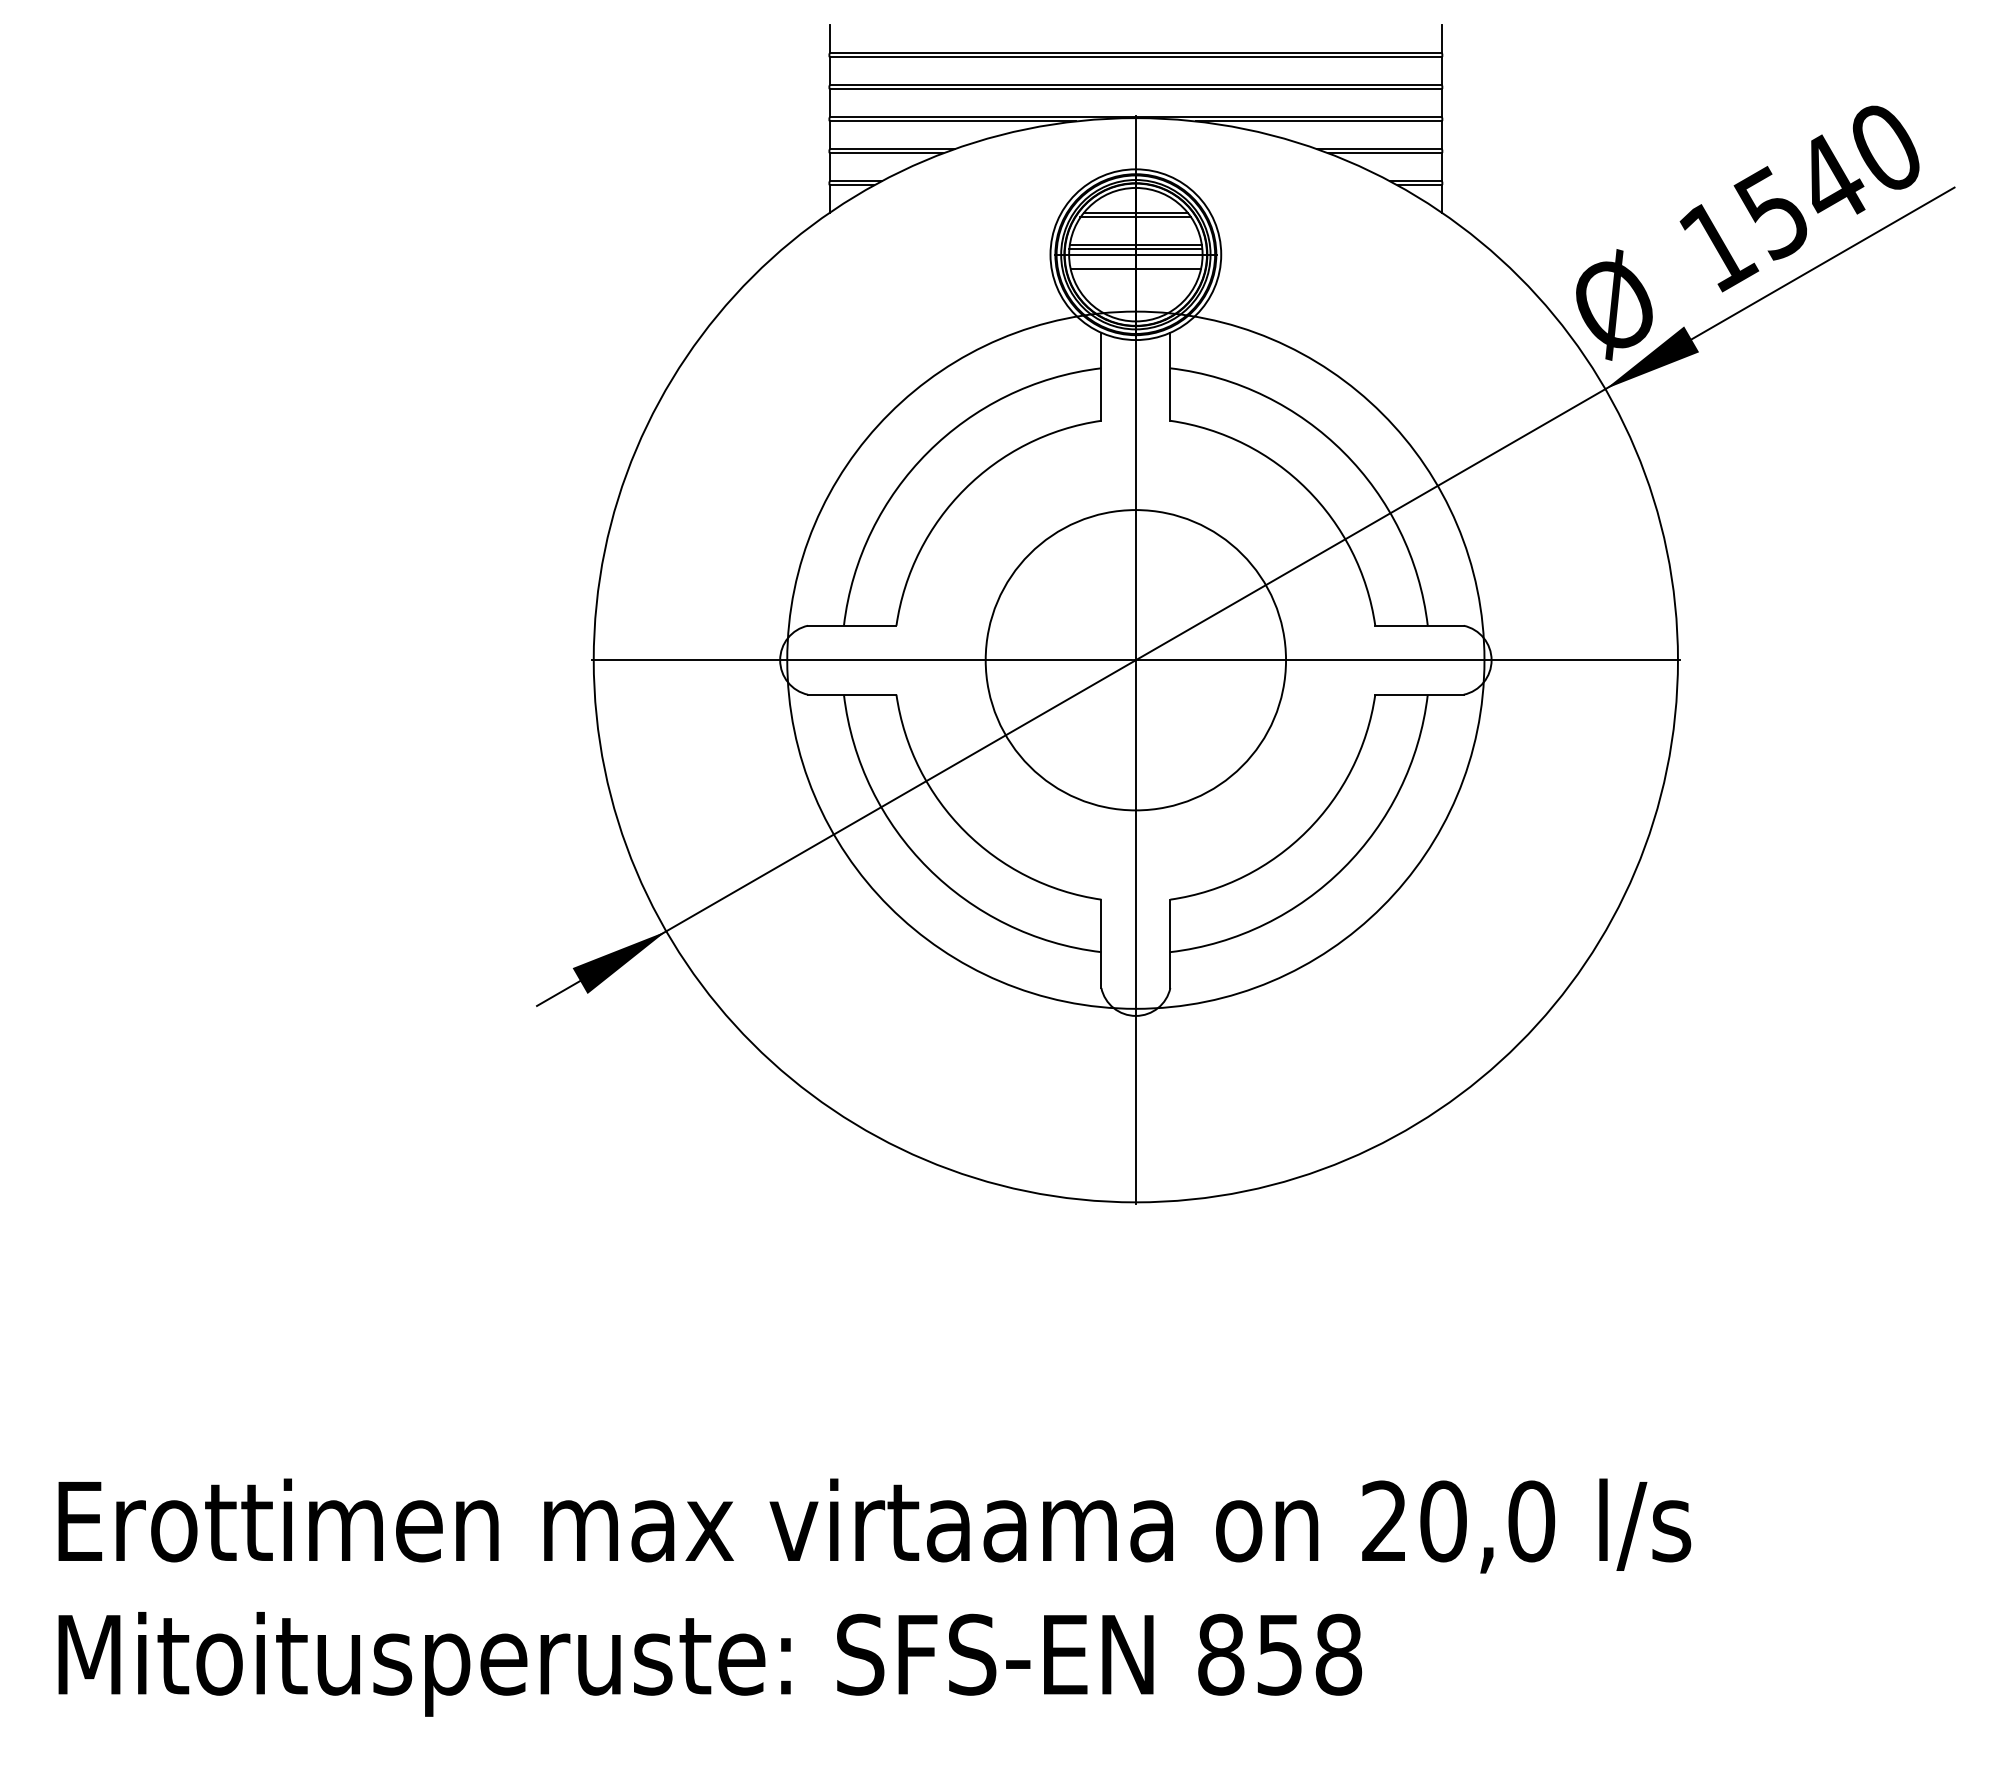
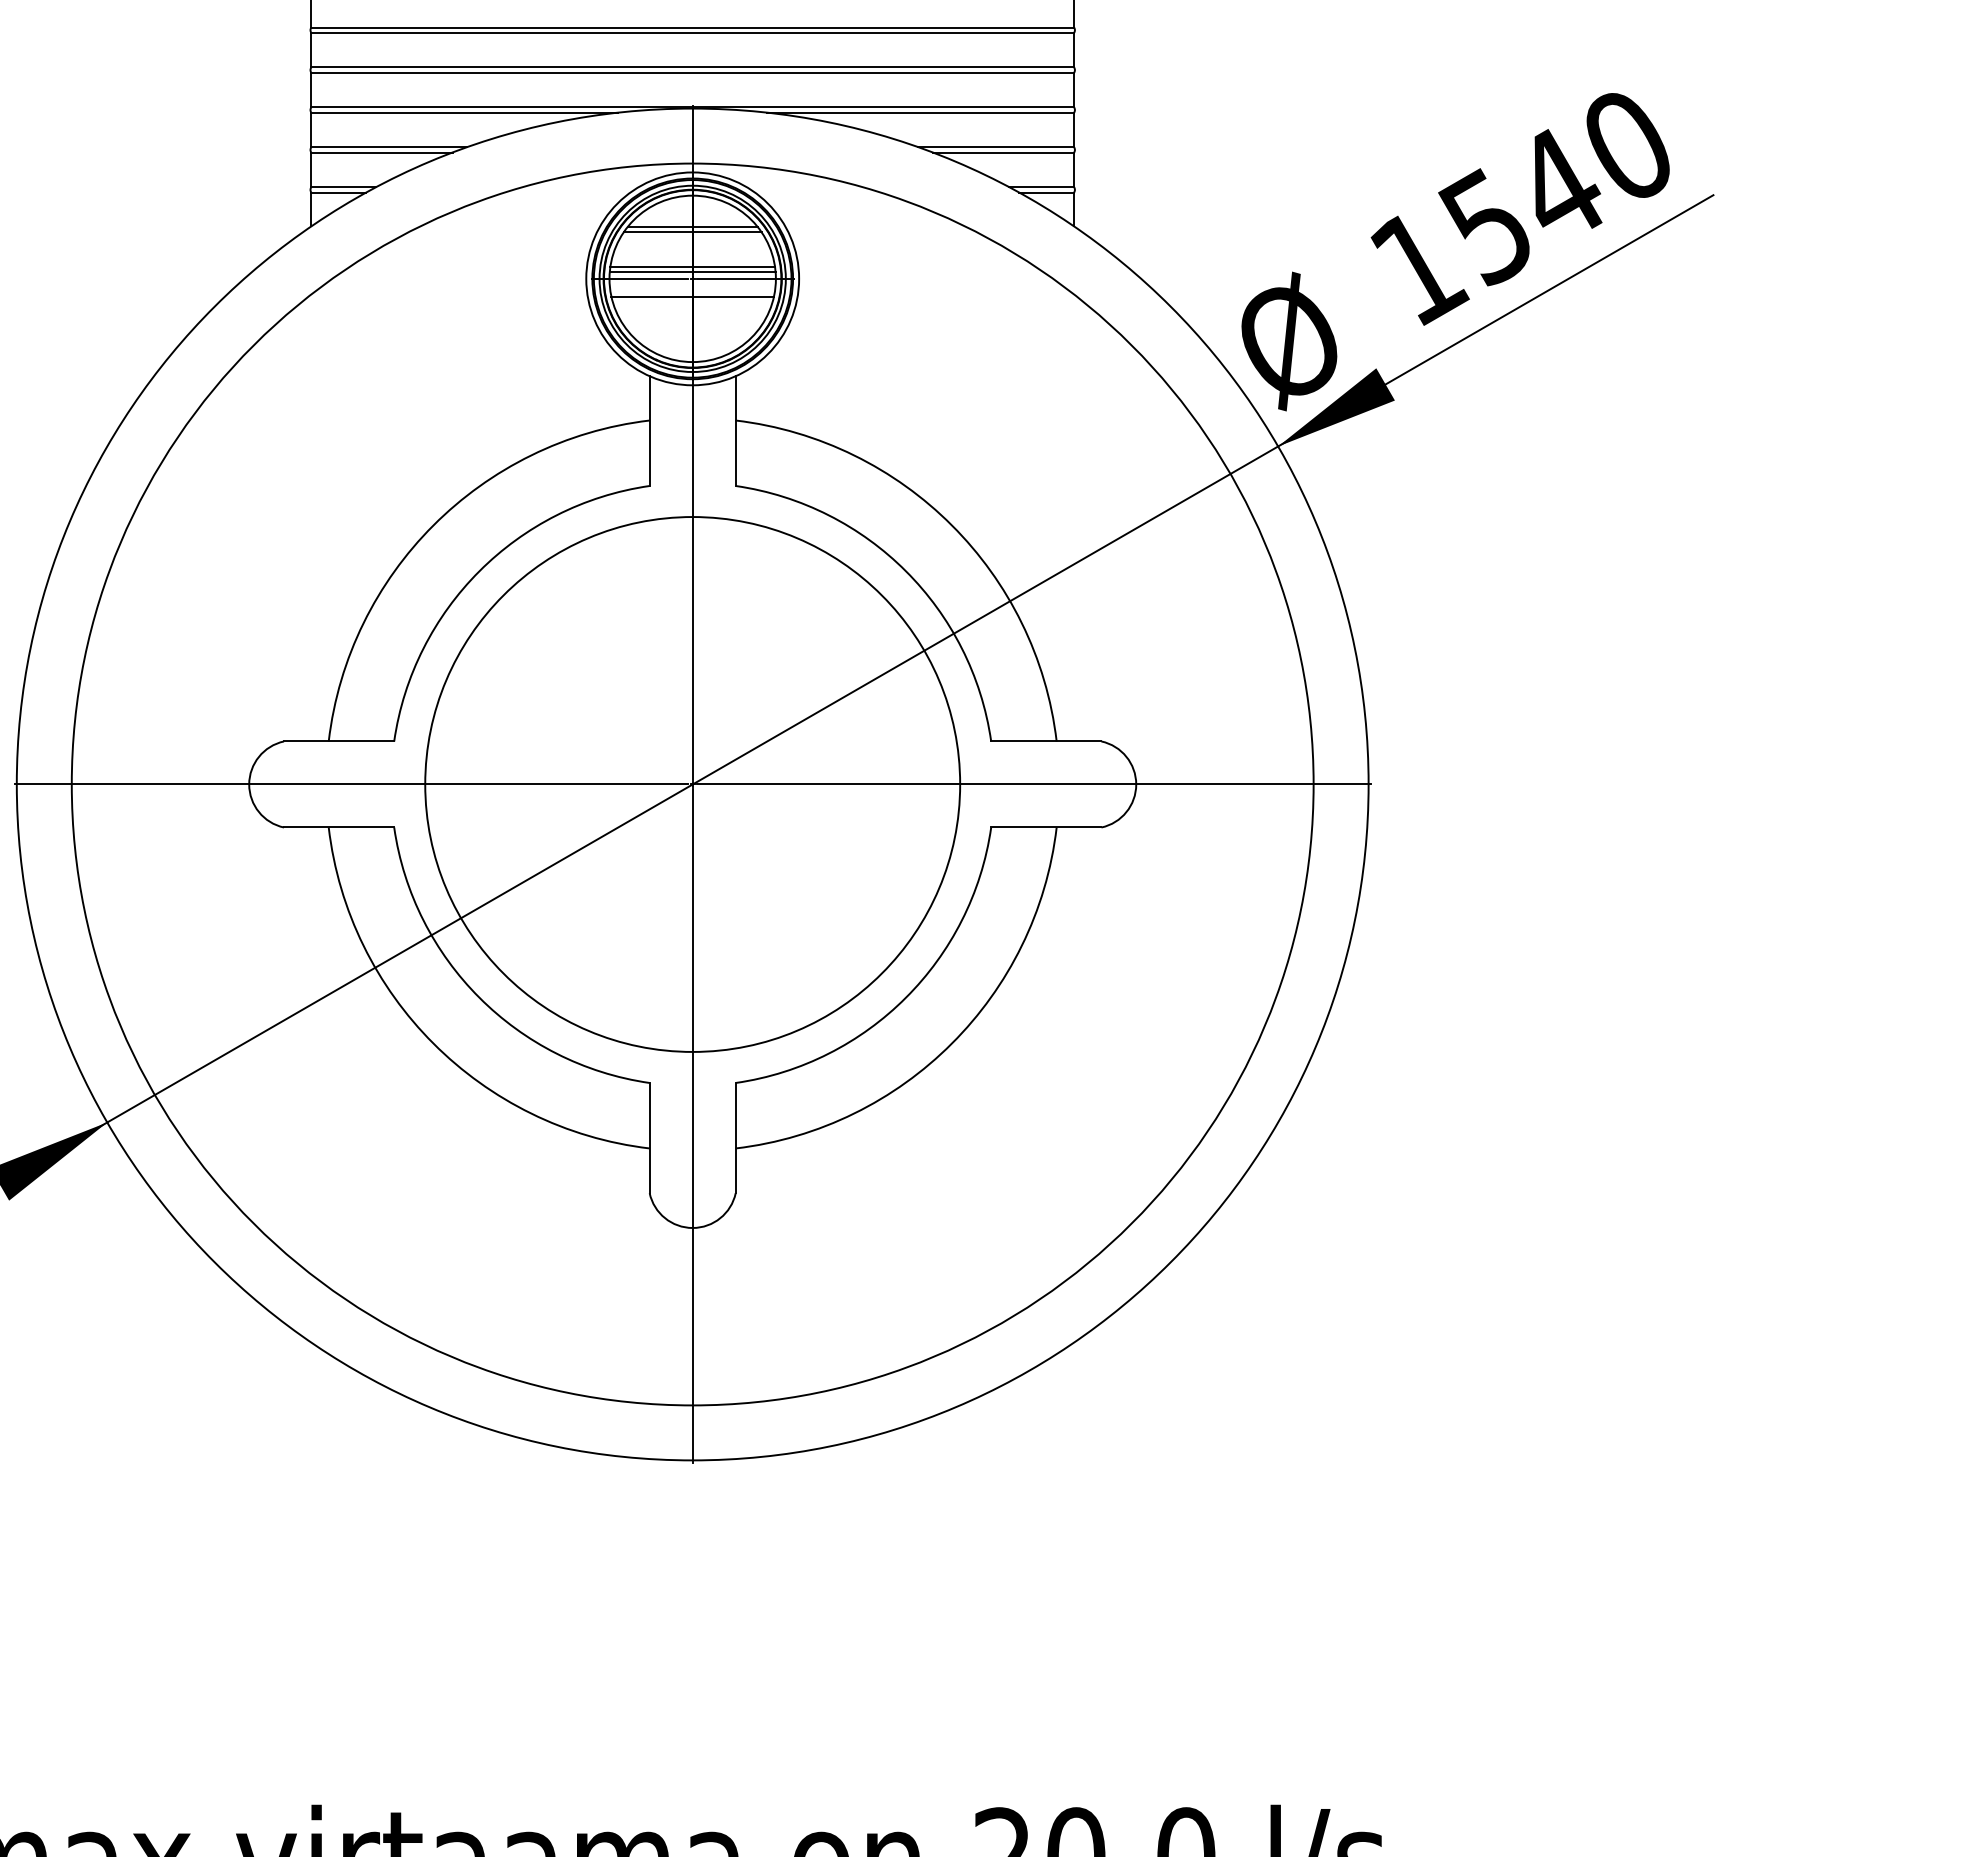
circle: (1135, 659) -> (692, 783), size x1.43
circle: (1135, 660) -> (692, 784), size x1.43

